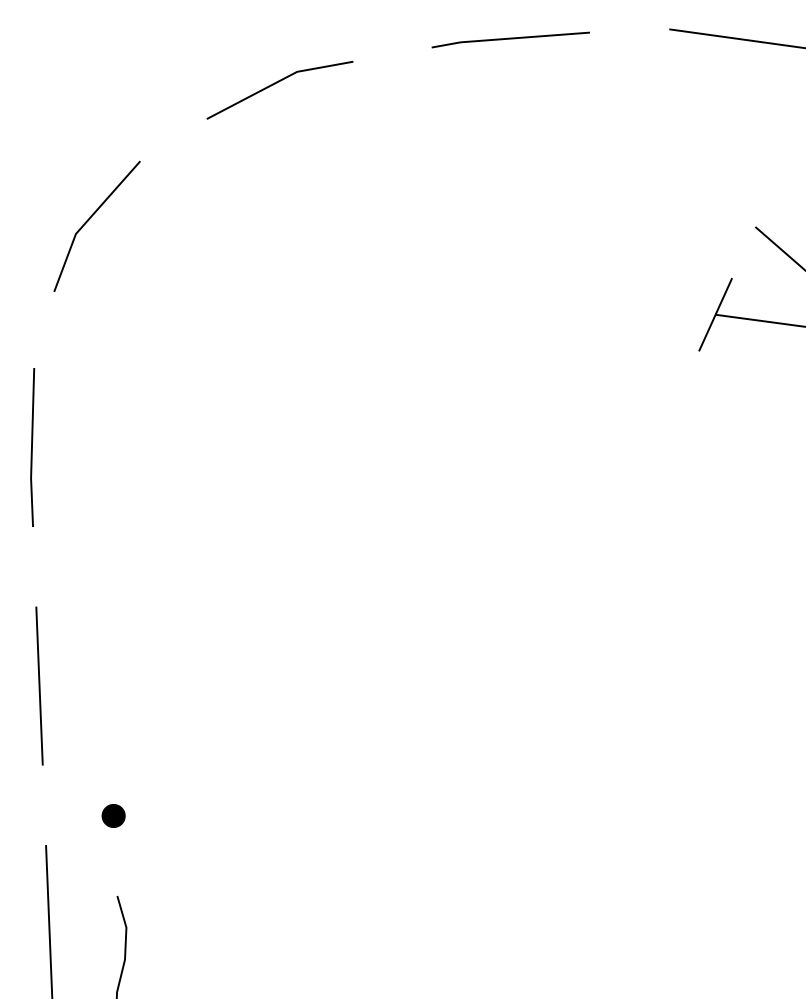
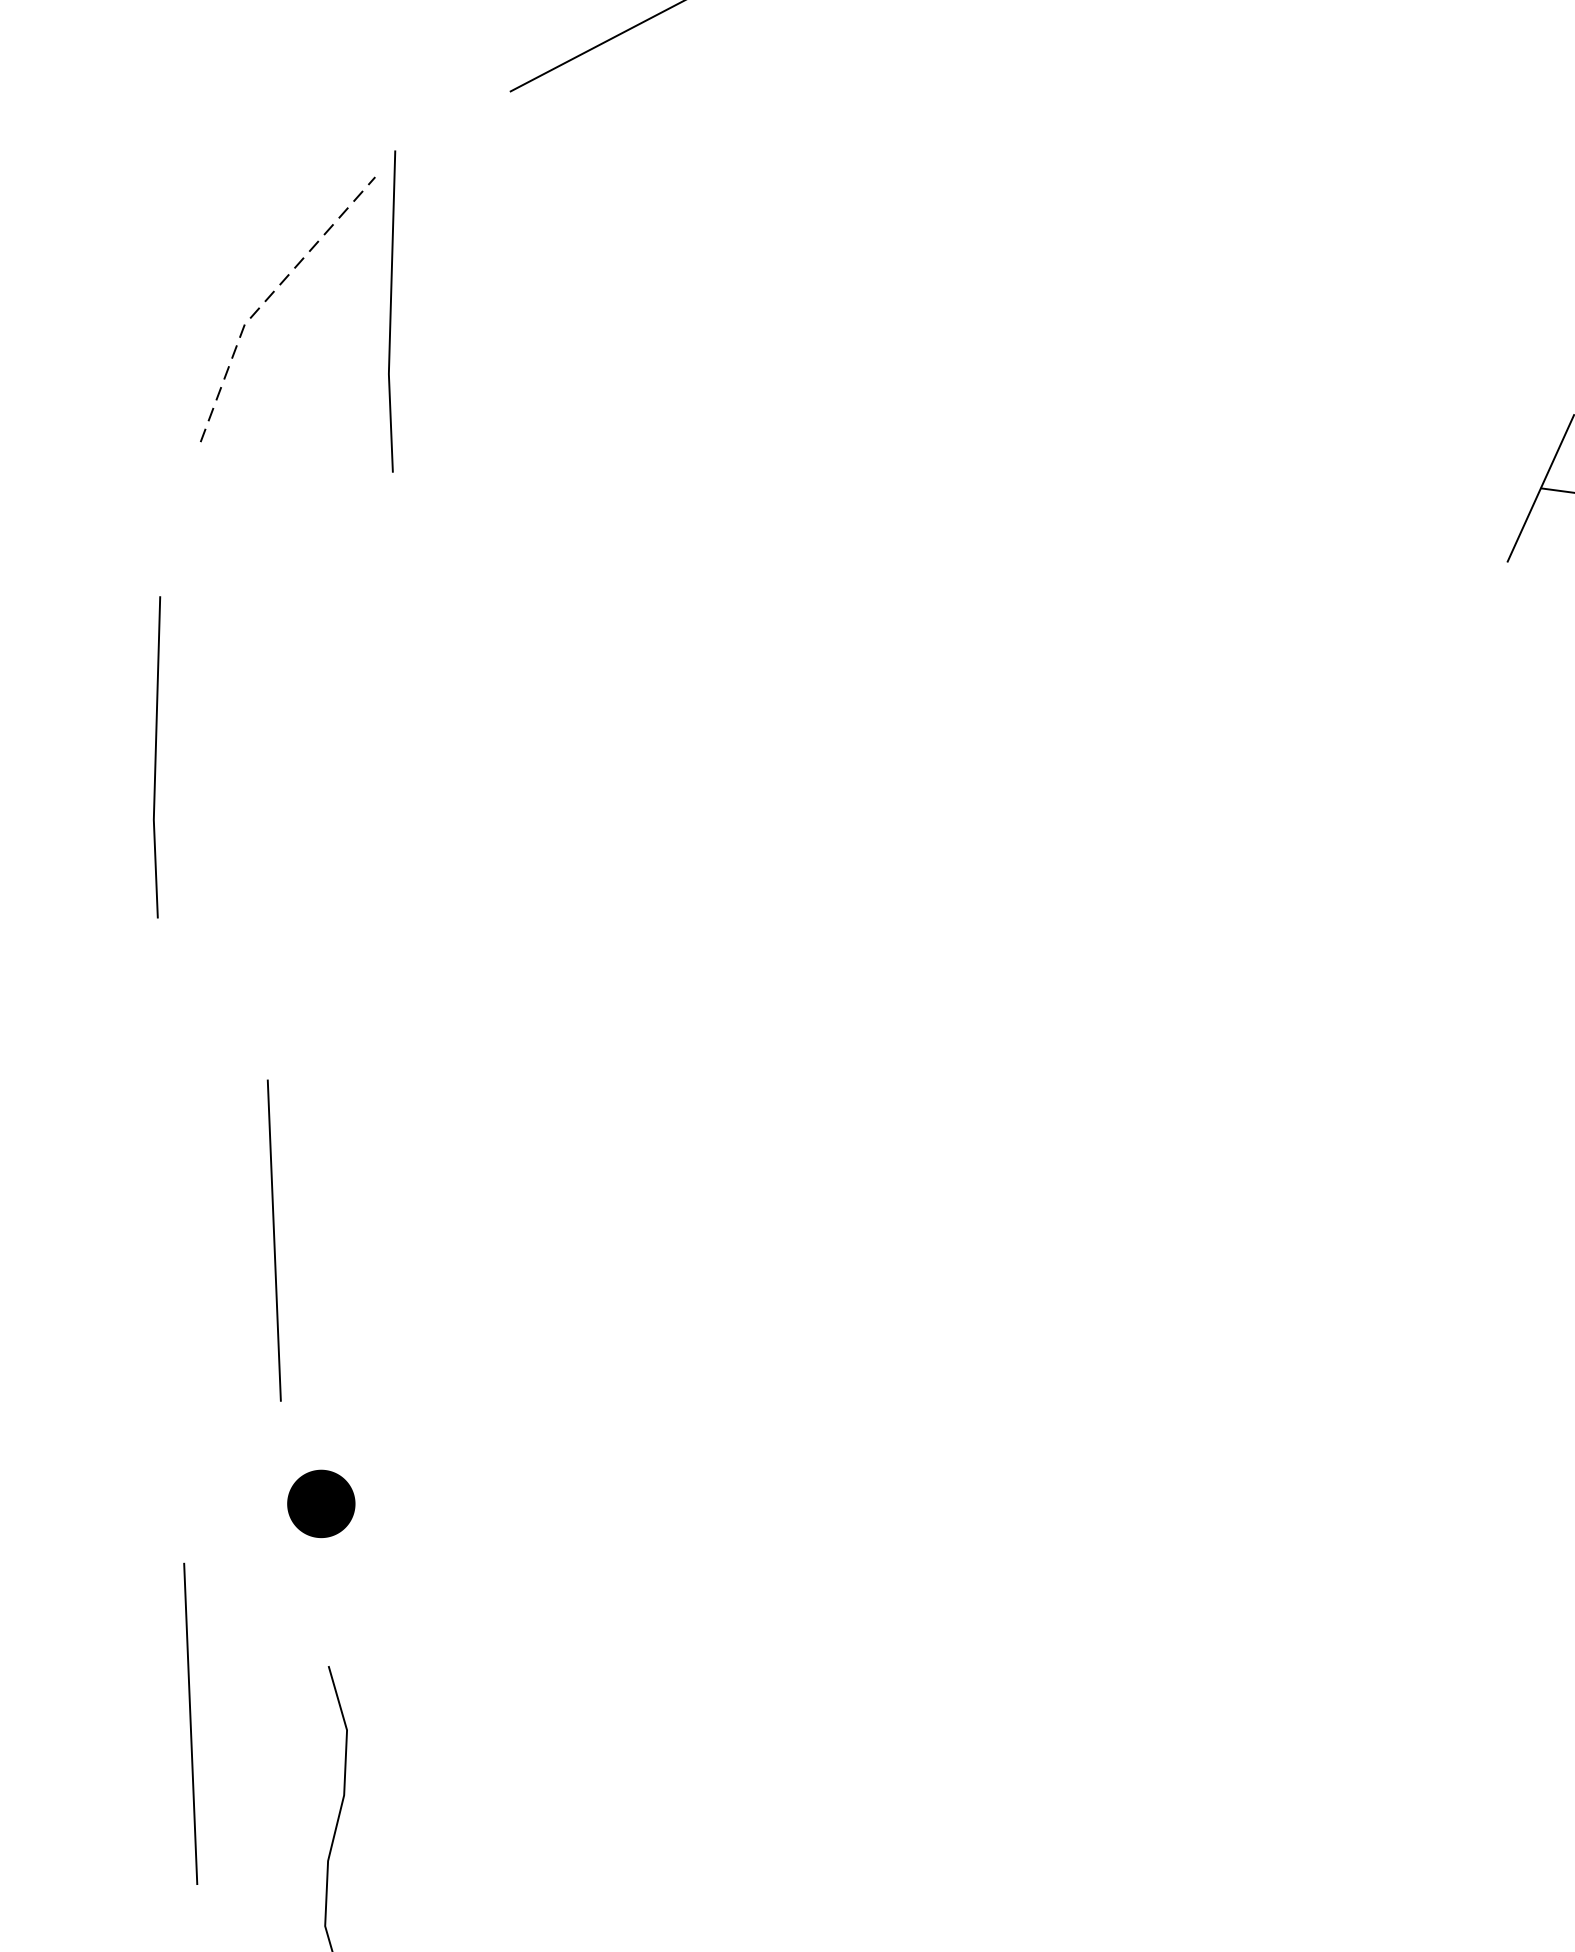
line: (87, 220) -> (268, 297), solid -> dashed
line: (148, 227) -> (391, 311), added
line: (39, 685) -> (274, 1239), moved
part: (113, 815) -> (320, 1502), size x1.4

